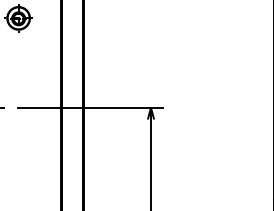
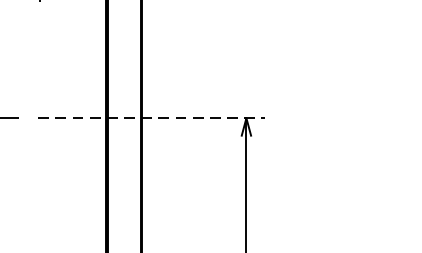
line: (90, 107) -> (152, 117), solid -> dashed

